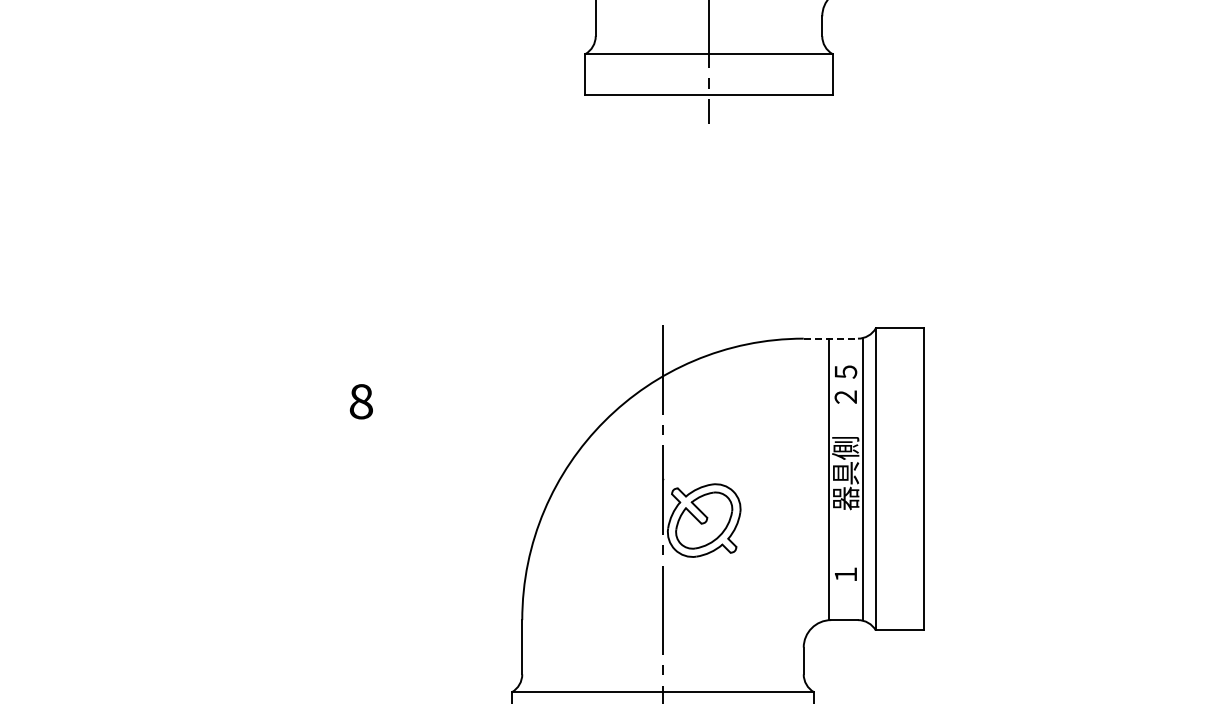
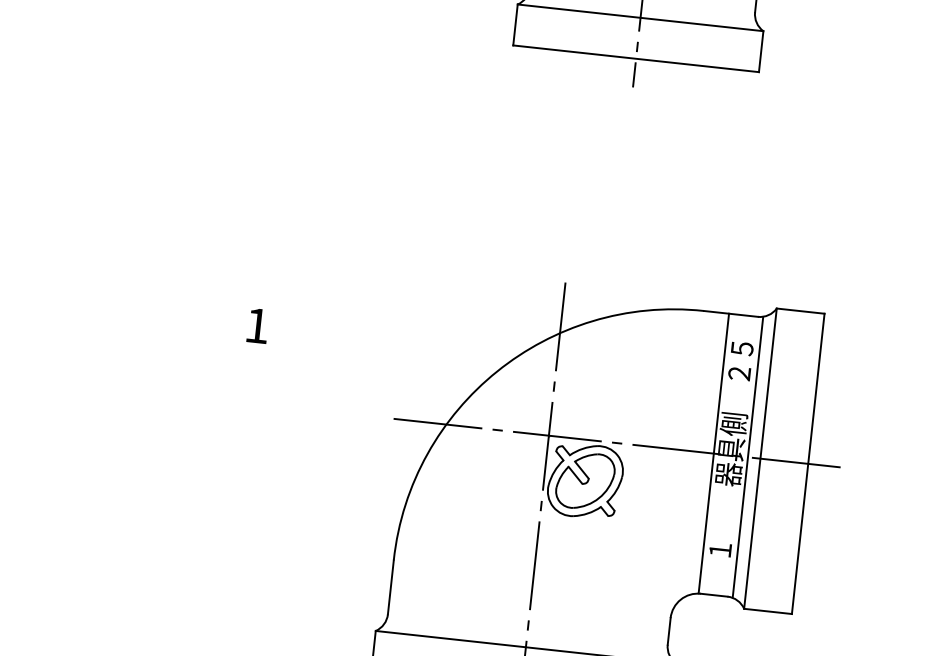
line: (831, 338) -> (731, 313), dashed -> solid
text: (360, 401) -> (256, 325), 8 -> 1
line: (732, 479) -> (617, 443), added

